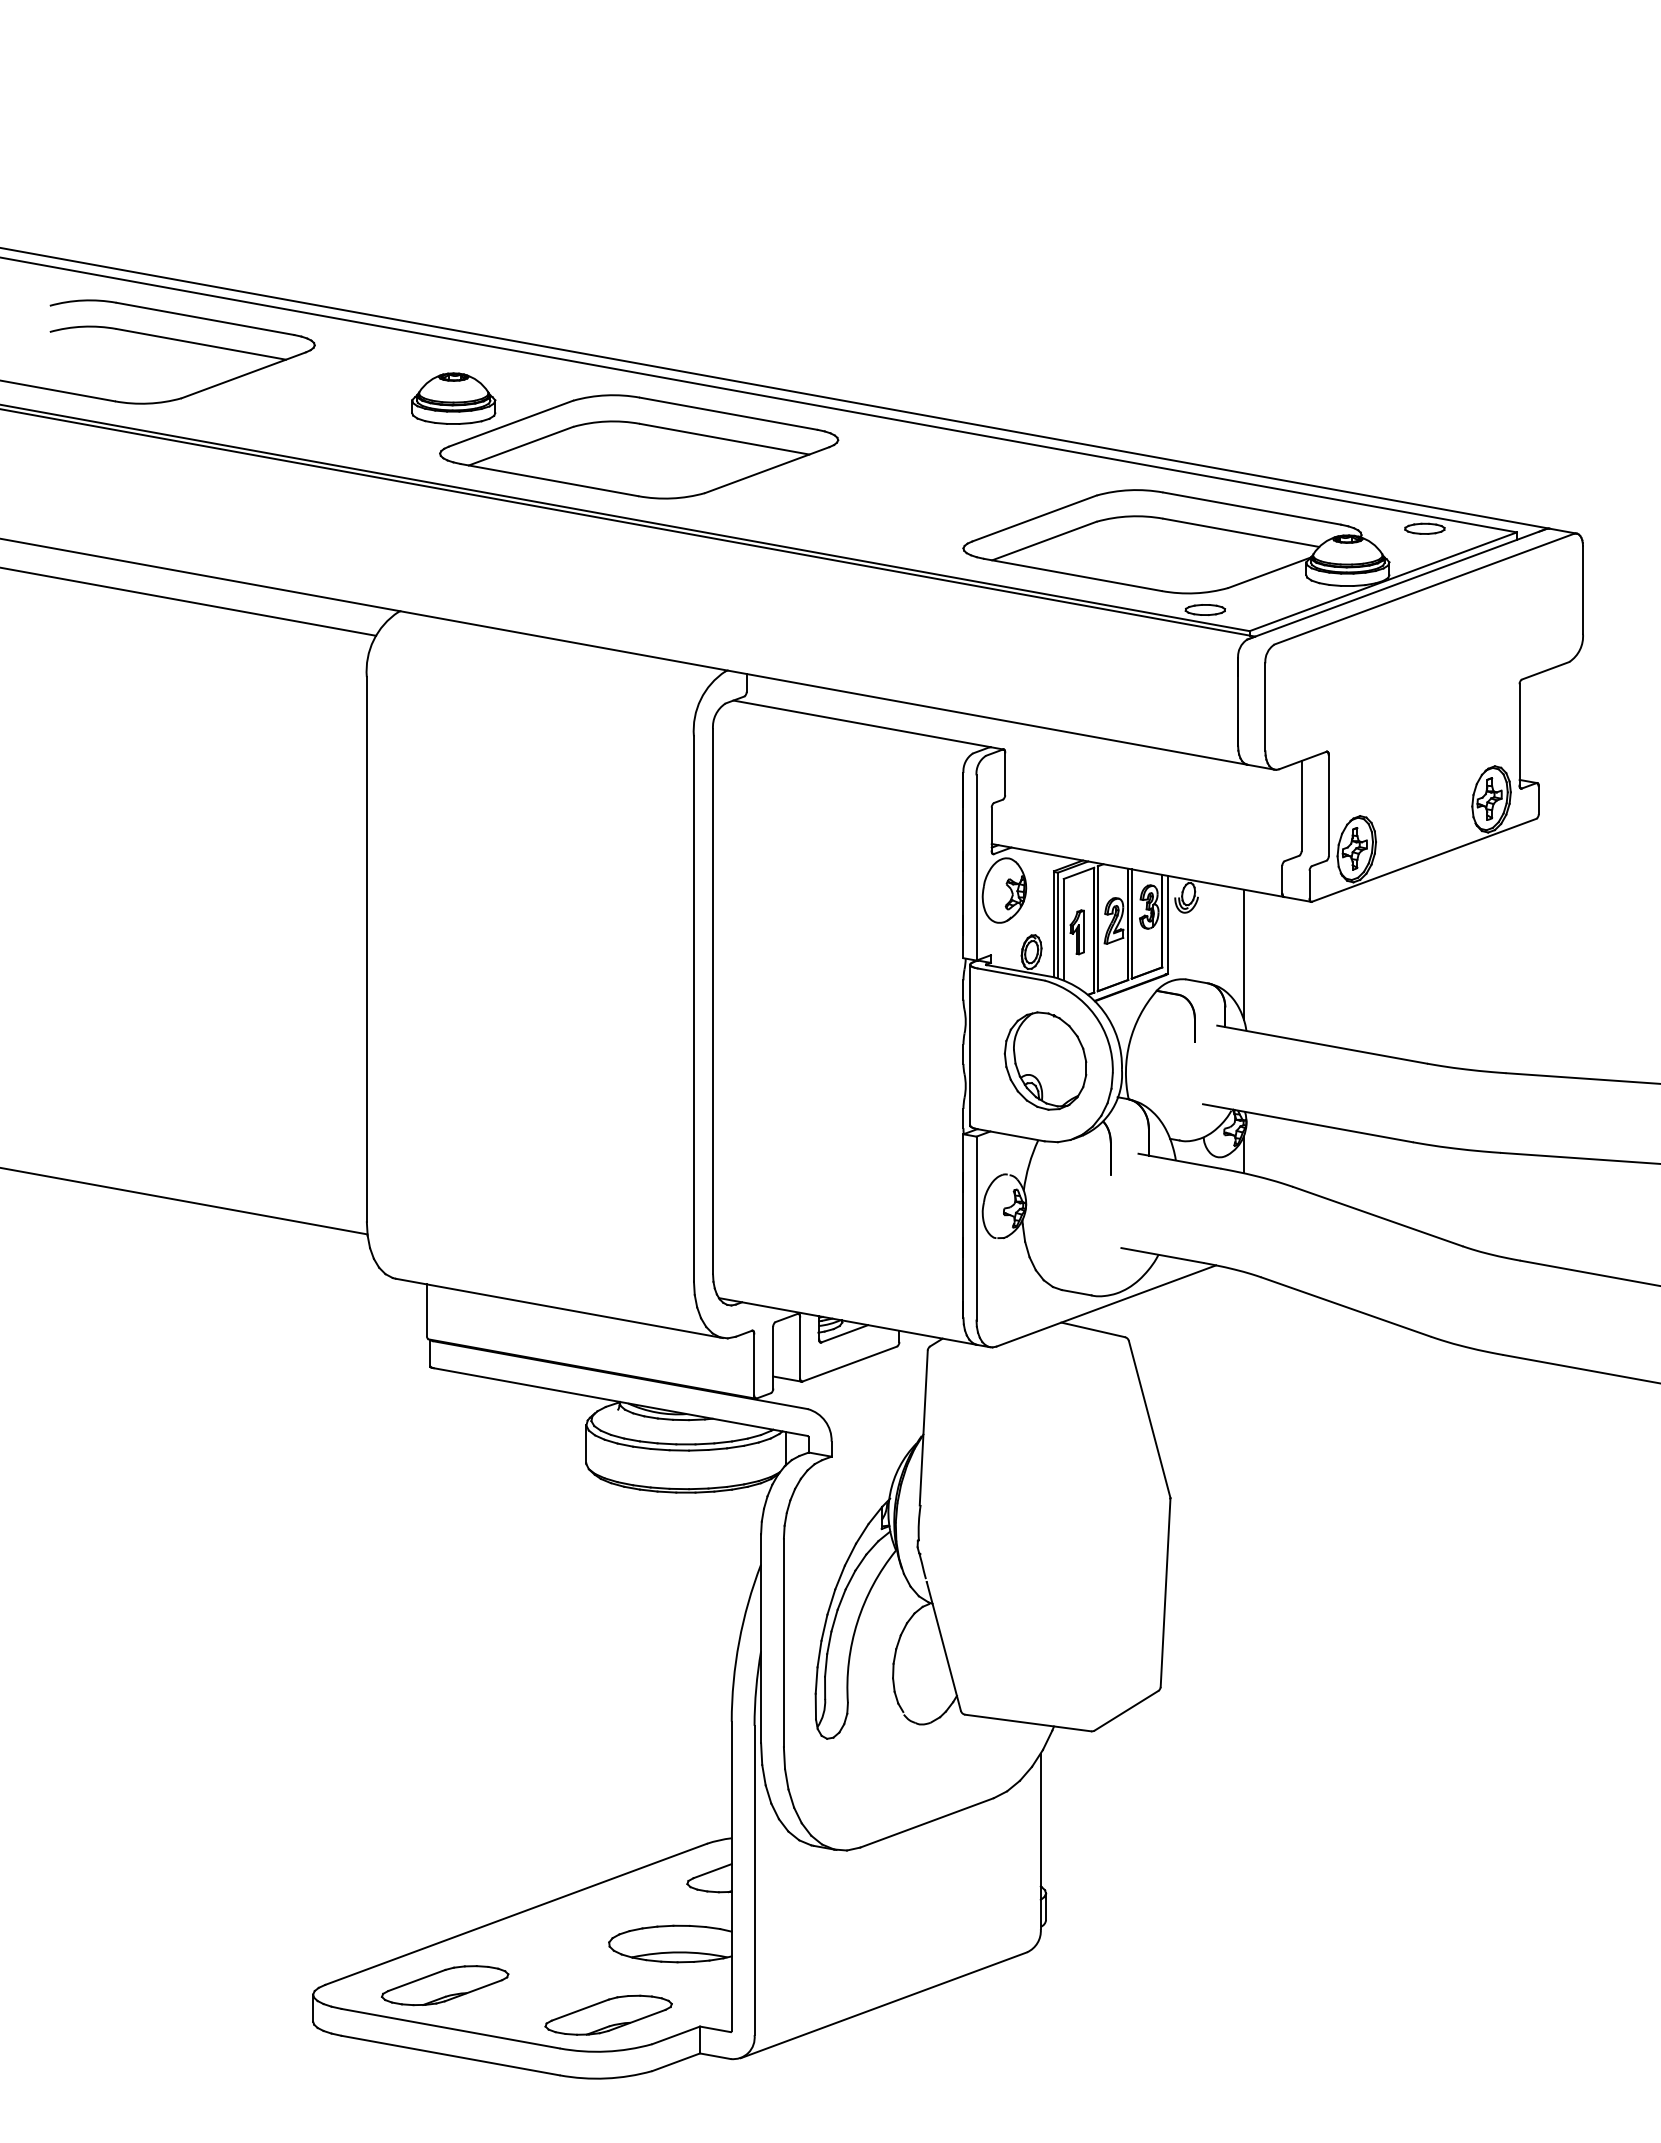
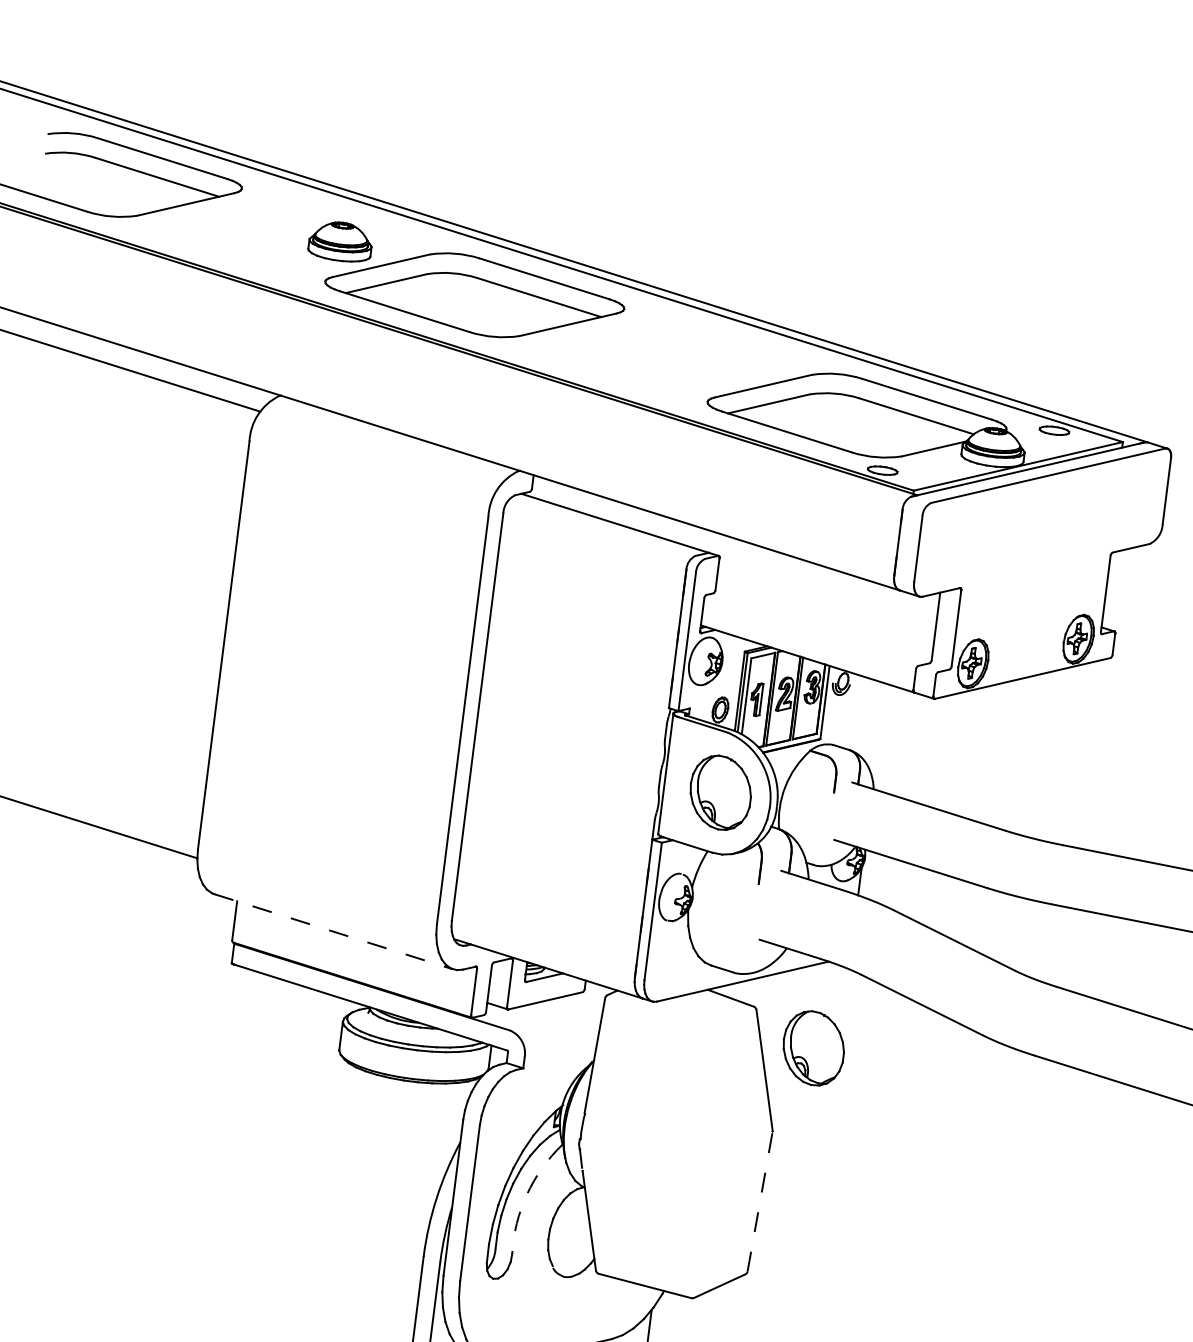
line: (1243, 954) -> (878, 731), removed
line: (559, 1308) -> (333, 931), solid -> dashed
part: (1210, 1381) -> (813, 1047), added
line: (1165, 1592) -> (760, 1201), solid -> dashed
arc: (857, 1622) -> (527, 1194), solid -> dashed

